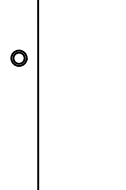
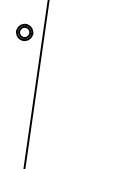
part: (18, 57) -> (24, 31), moved

